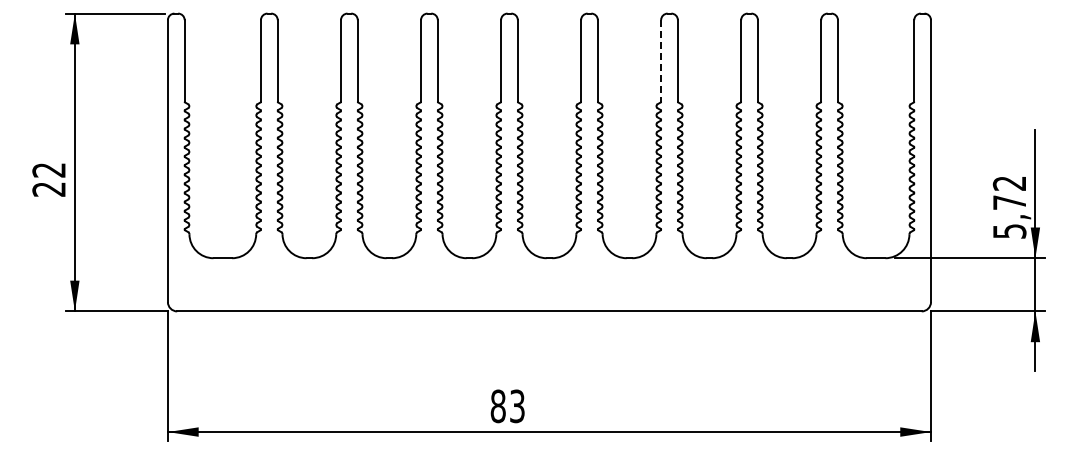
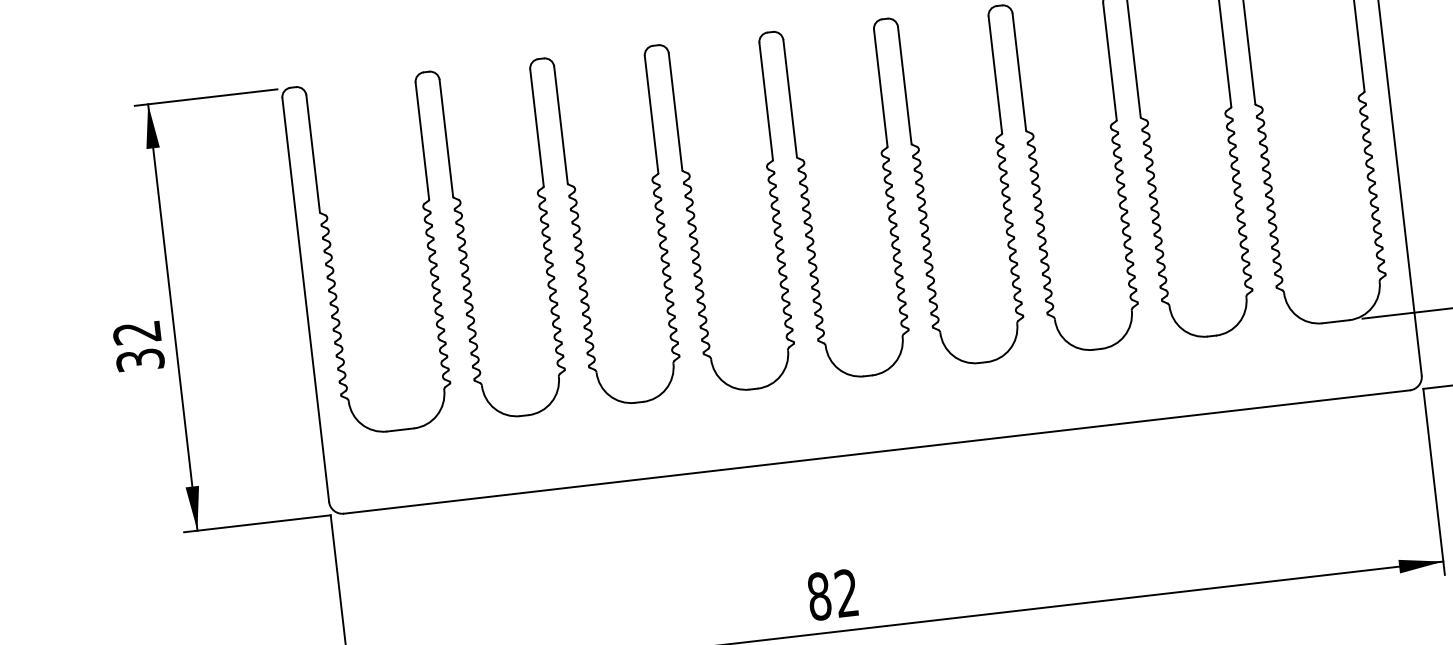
line: (661, 60) -> (995, 74), dashed -> solid
text: (48, 189) -> (139, 360), 22 -> 32
text: (517, 406) -> (846, 593), 83 -> 82

